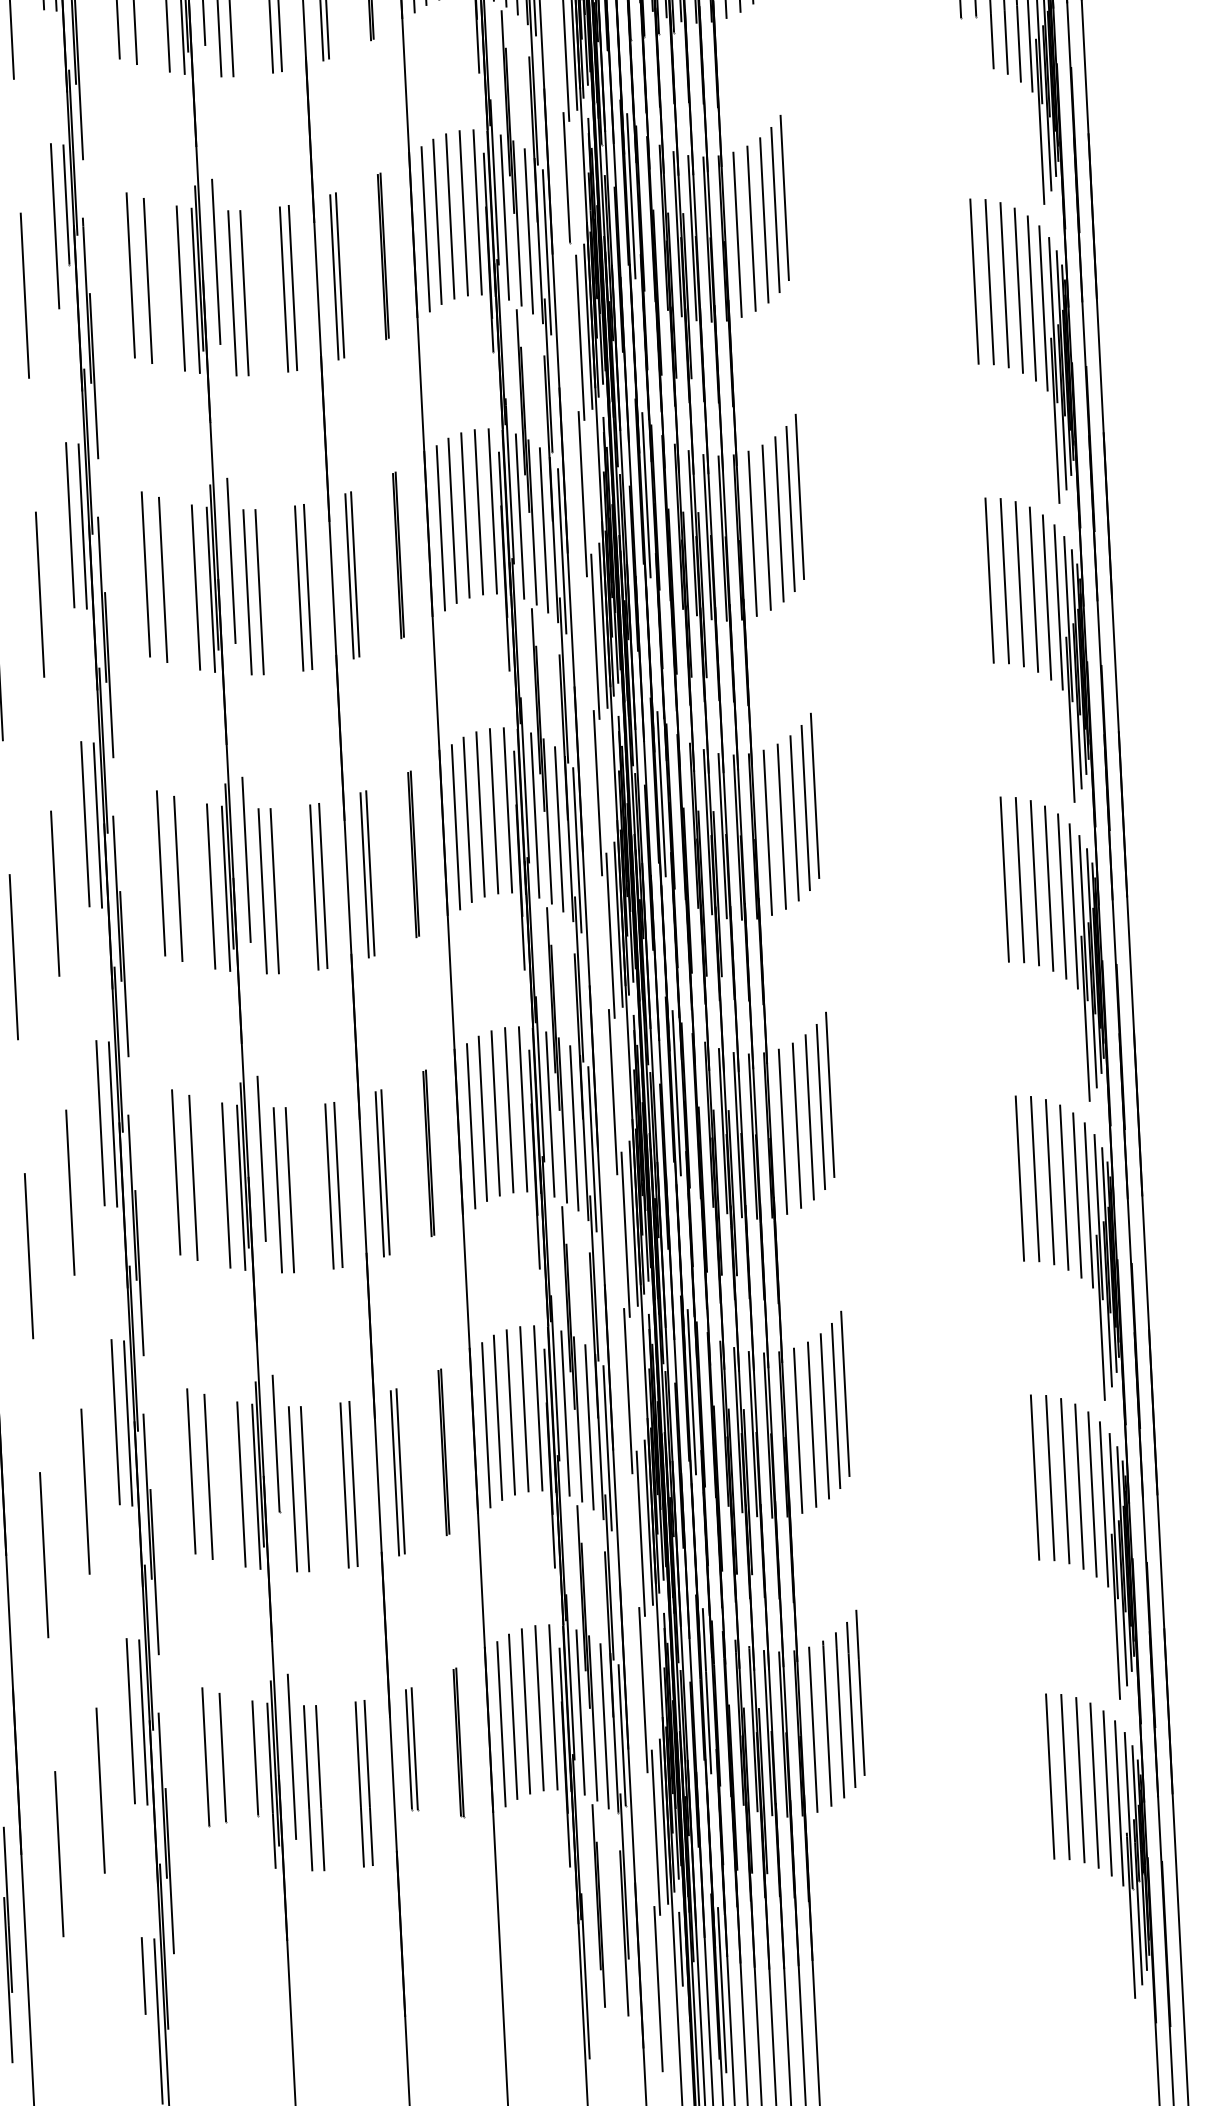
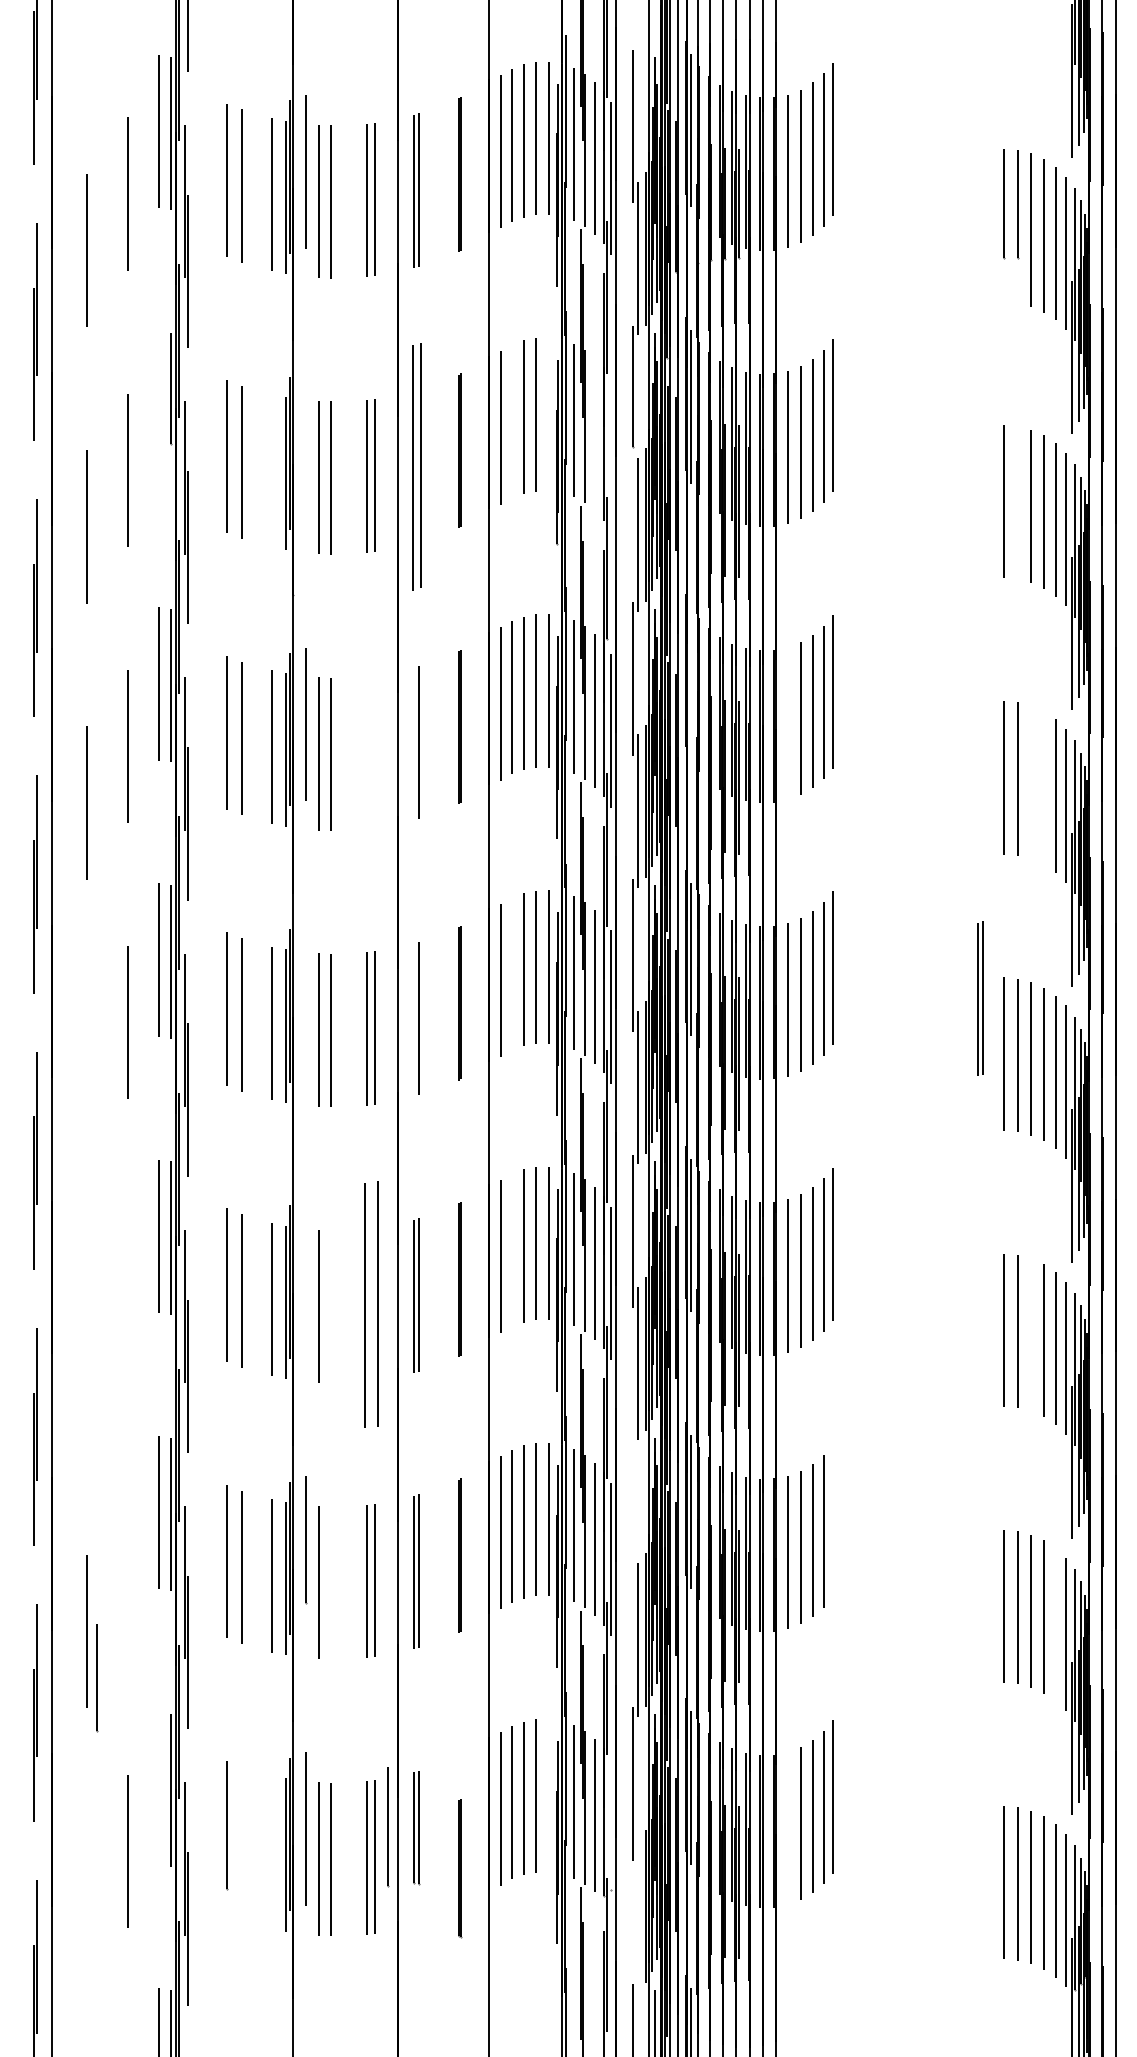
line: (478, 212) -> (549, 414), removed
line: (437, 221) -> (511, 421), removed
line: (55, 226) -> (159, 407), removed
line: (528, 231) -> (595, 434), removed
line: (547, 252) -> (611, 454), removed
line: (215, 261) -> (305, 447), removed
part: (336, 276) -> (416, 467), size x1.6
line: (989, 281) -> (1017, 502), removed
line: (181, 288) -> (272, 470), removed
line: (646, 494) -> (691, 682), removed
line: (752, 533) -> (787, 723), removed
line: (349, 575) -> (414, 743), removed
line: (1019, 584) -> (1031, 782), removed
part: (302, 587) -> (370, 752), removed
line: (1034, 589) -> (1044, 788), removed
line: (467, 819) -> (511, 973), removed
part: (976, 820) -> (980, 998), added
line: (246, 859) -> (305, 1000), removed
line: (365, 875) -> (414, 1020), removed
line: (14, 957) -> (87, 1079), removed
line: (482, 1118) -> (511, 1249), removed
line: (261, 1158) -> (305, 1276), removed
line: (1050, 1181) -> (1031, 1334), removed
part: (333, 1185) -> (370, 1304), size x1.6
line: (289, 1189) -> (330, 1306), removed
line: (69, 1192) -> (127, 1298), removed
line: (29, 1256) -> (87, 1355), removed
line: (627, 1390) -> (632, 1507), removed
line: (844, 1393) -> (832, 1520), removed
line: (305, 1488) -> (330, 1582), removed
line: (85, 1490) -> (128, 1574), removed
line: (1092, 1494) -> (1055, 1624), removed
line: (553, 1707) -> (549, 1795), removed
line: (131, 1720) -> (159, 1788), removed
line: (813, 1729) -> (787, 1828), removed
line: (622, 1735) -> (611, 1824), removed
line: (459, 1743) -> (460, 1868), moved
line: (223, 1758) -> (388, 1827), moved
line: (255, 1759) -> (97, 1678), moved
line: (655, 1832) -> (637, 1915), removed
line: (58, 1853) -> (86, 1907), removed

